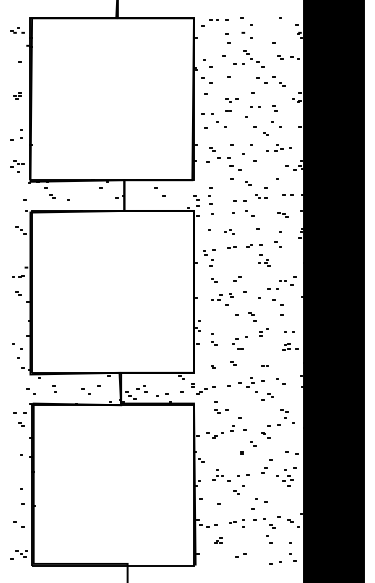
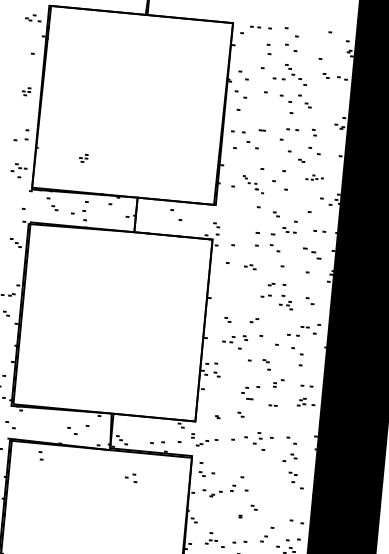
part: (270, 81) -> (295, 100), moved
part: (231, 100) -> (266, 119), removed
part: (278, 147) -> (314, 177), size x0.6
part: (73, 149) -> (83, 157), added
part: (225, 158) -> (253, 184), size x0.6
part: (210, 195) -> (85, 210), moved
part: (239, 200) -> (264, 232), size x1.4
part: (282, 214) -> (311, 252), size x1.6
part: (277, 244) -> (309, 301), moved
part: (231, 247) -> (265, 296), moved
part: (209, 257) -> (225, 293), removed
part: (214, 339) -> (217, 369), moved
part: (264, 365) -> (272, 404), moved
part: (54, 388) -> (40, 455), moved
part: (141, 388) -> (130, 477), moved
part: (267, 396) -> (290, 457), moved
part: (221, 407) -> (207, 469), moved
part: (270, 431) -> (275, 495), removed

